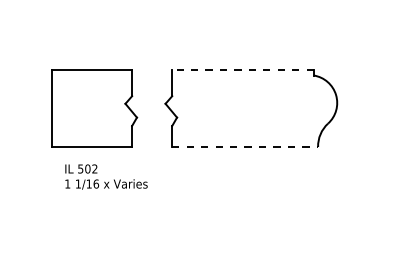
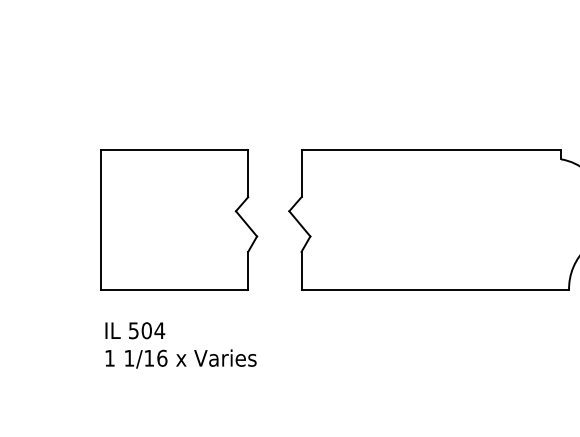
line: (243, 70) -> (432, 150), dashed -> solid
part: (94, 108) -> (179, 219), moved
line: (245, 147) -> (435, 291), dashed -> solid
text: (94, 168) -> (159, 329), 502 -> 504

